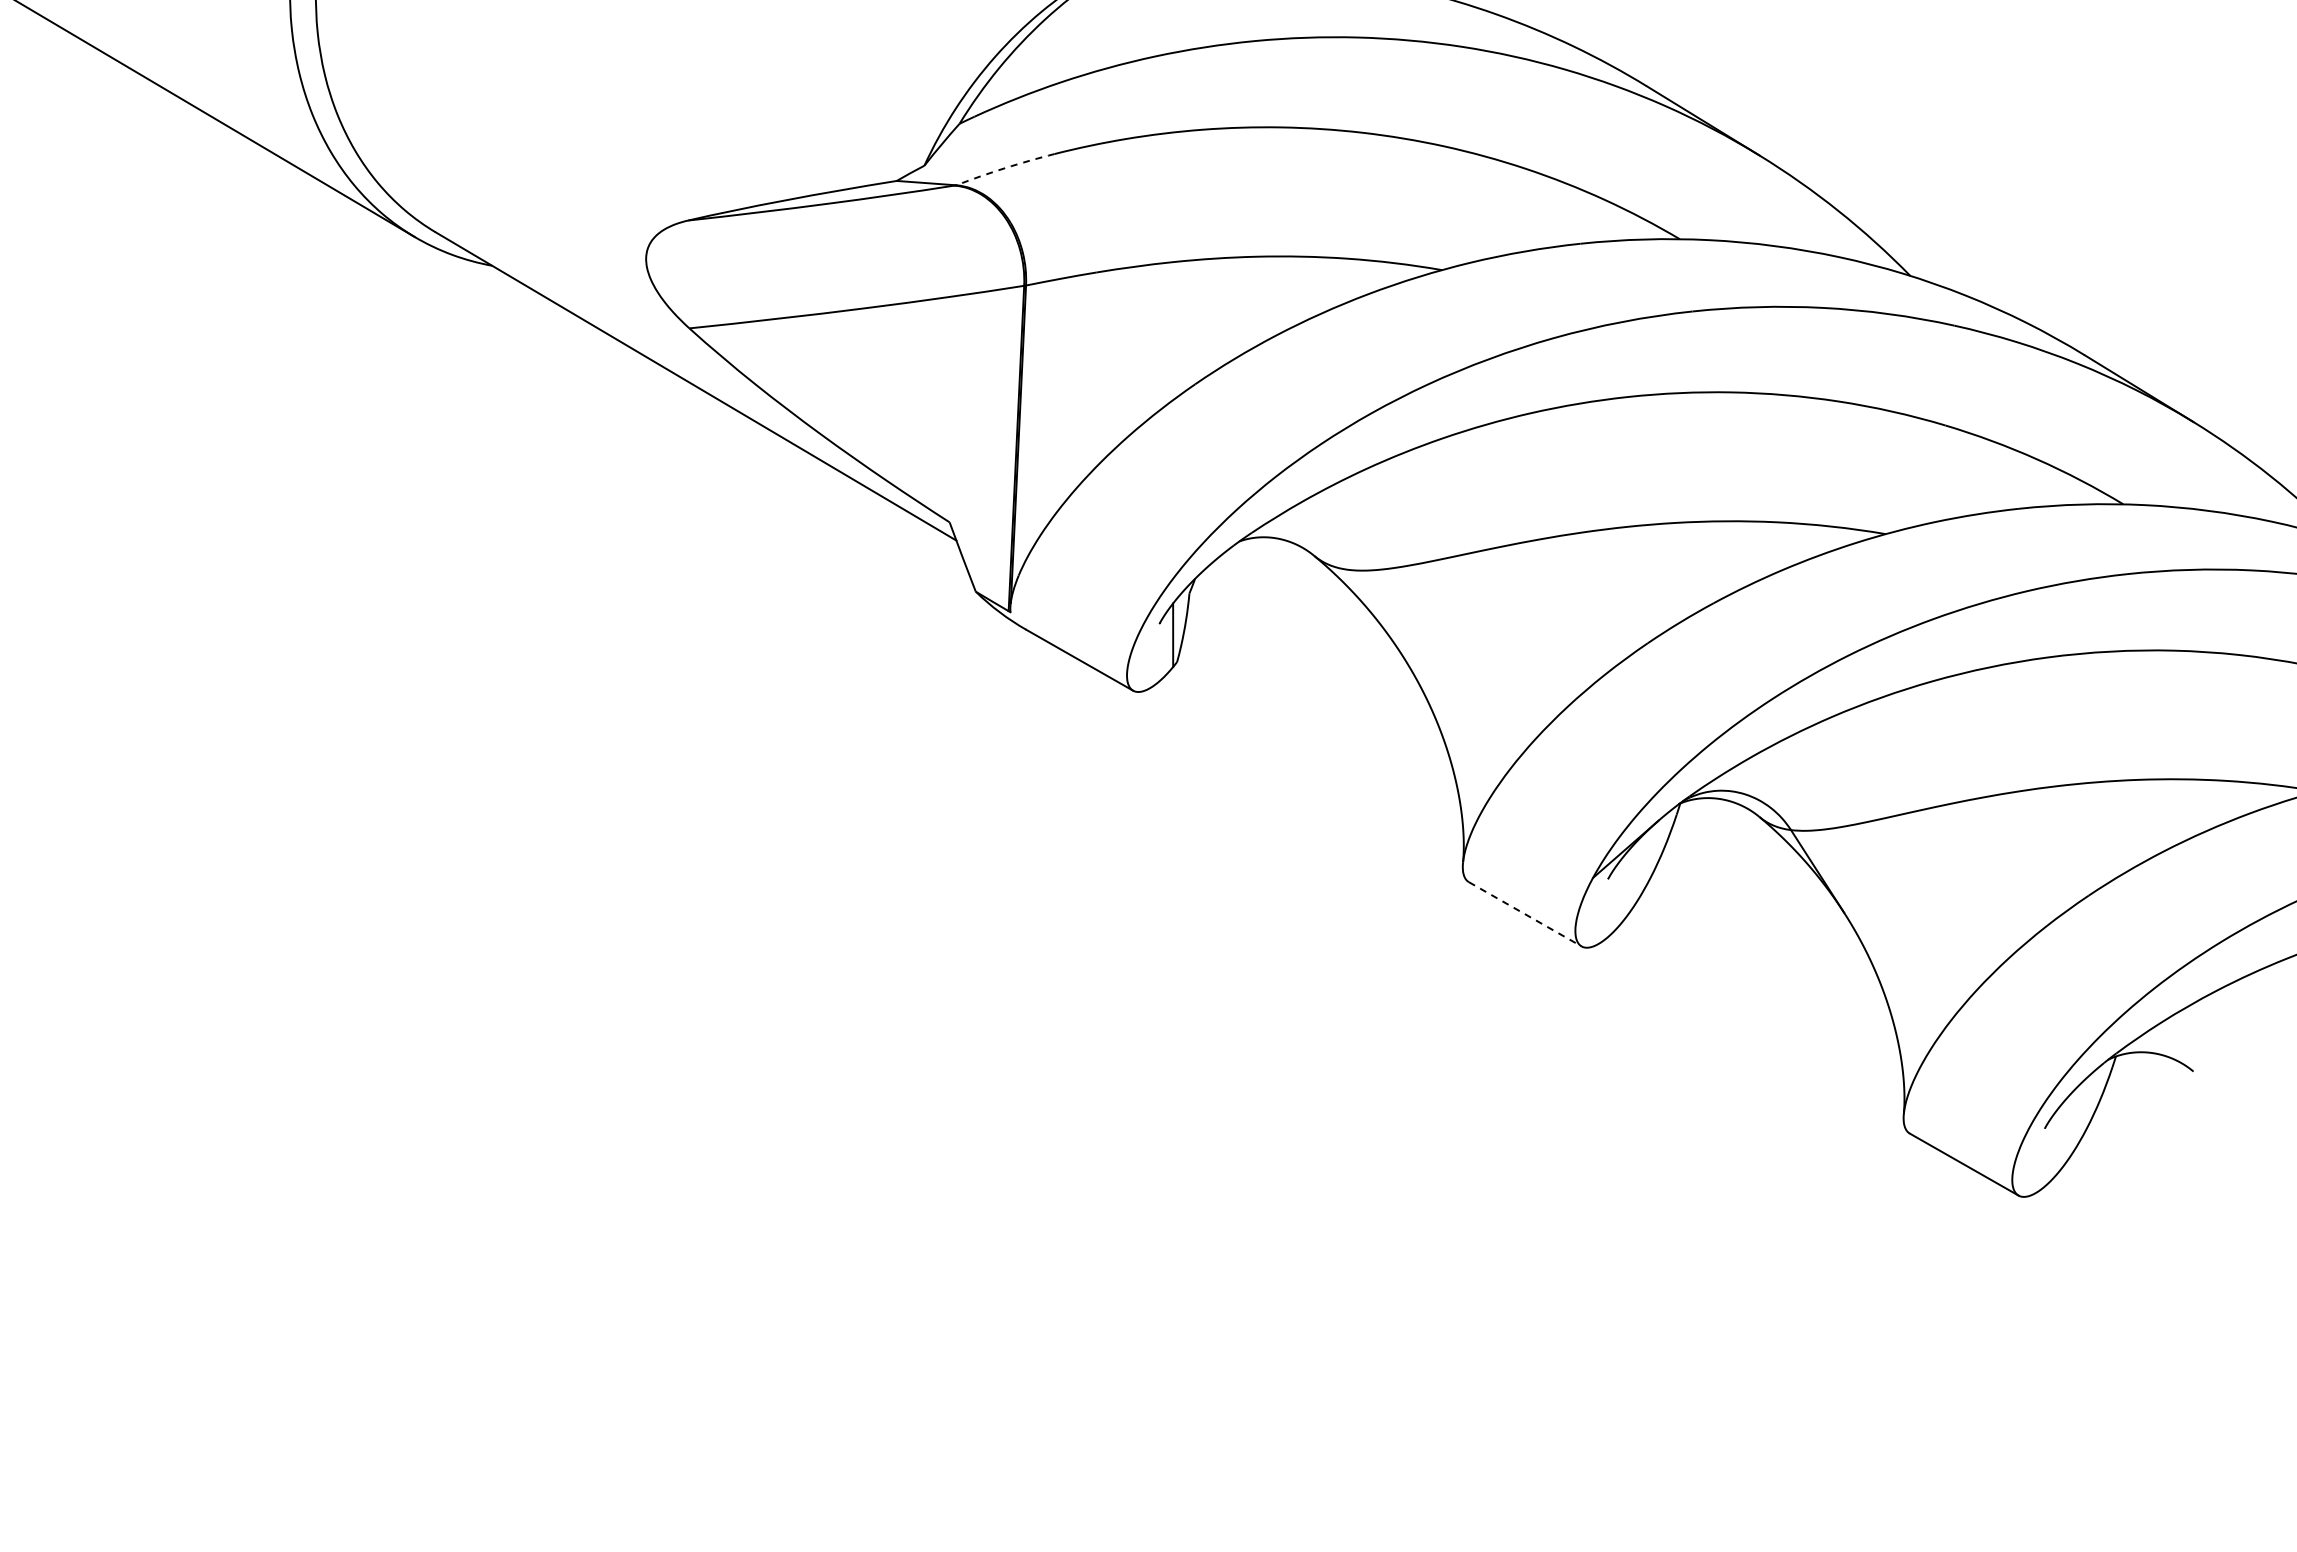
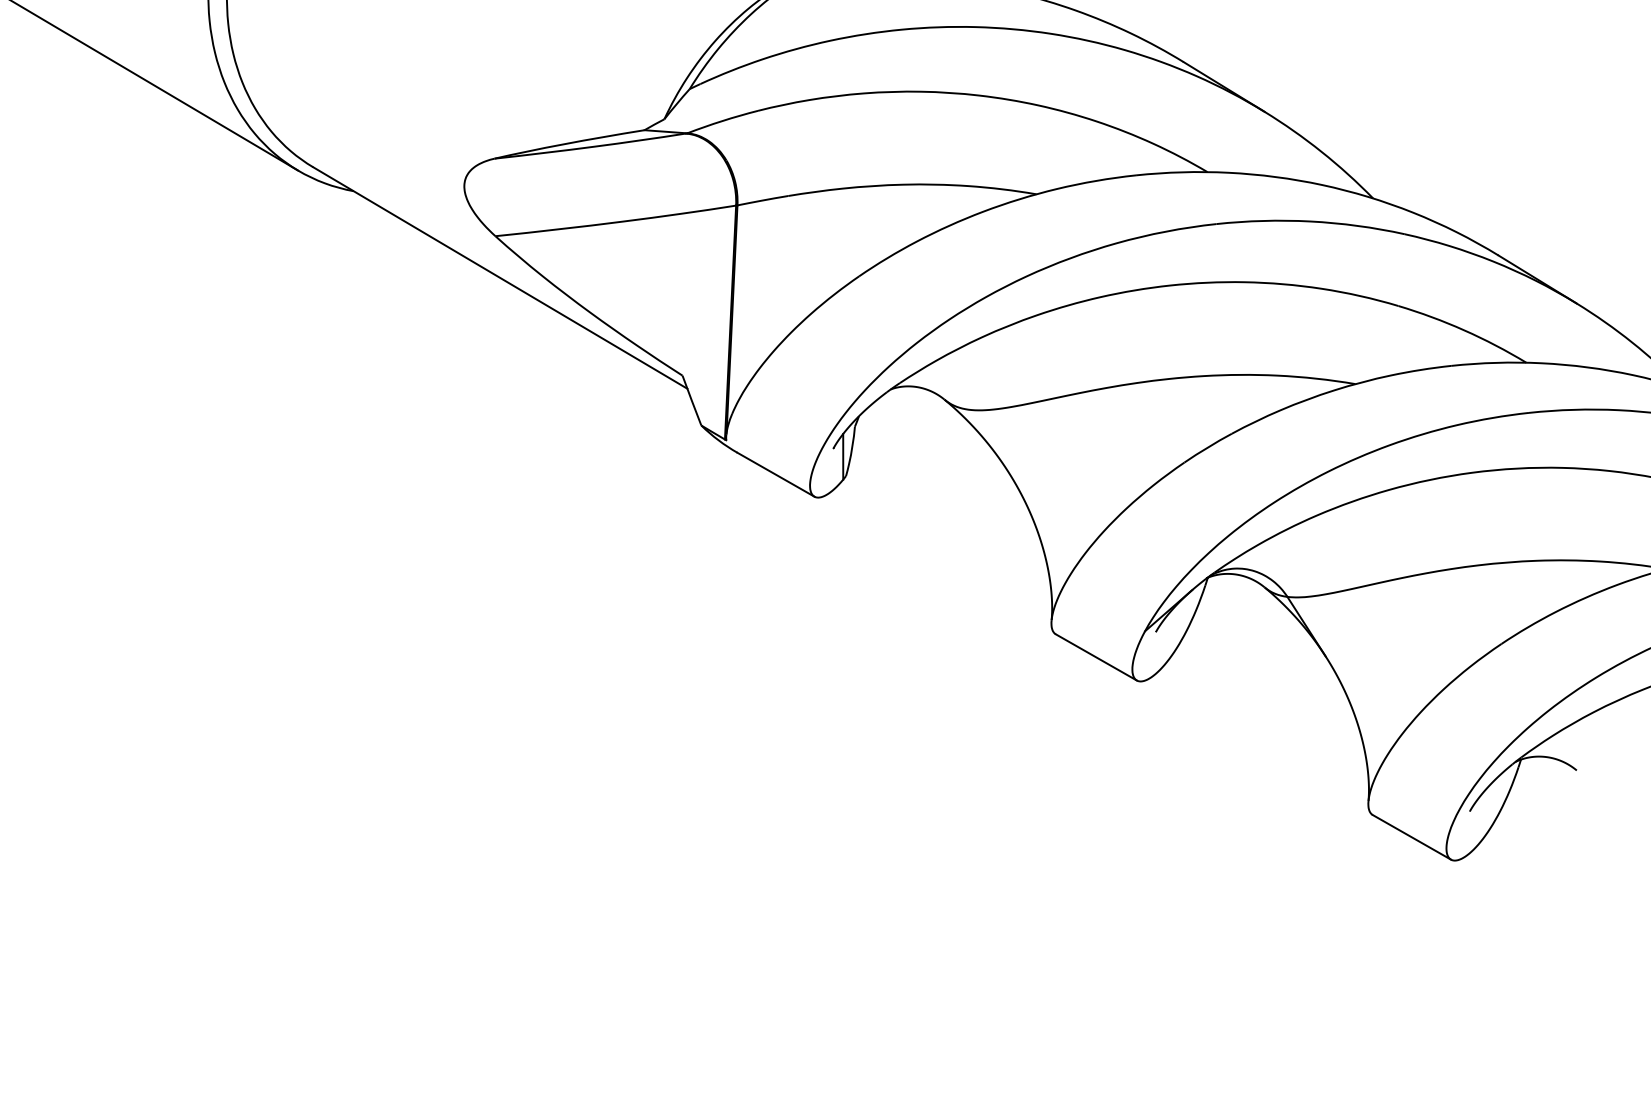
arc: (1005, 168) -> (722, 121), dashed -> solid
line: (1525, 914) -> (1096, 657), dashed -> solid

